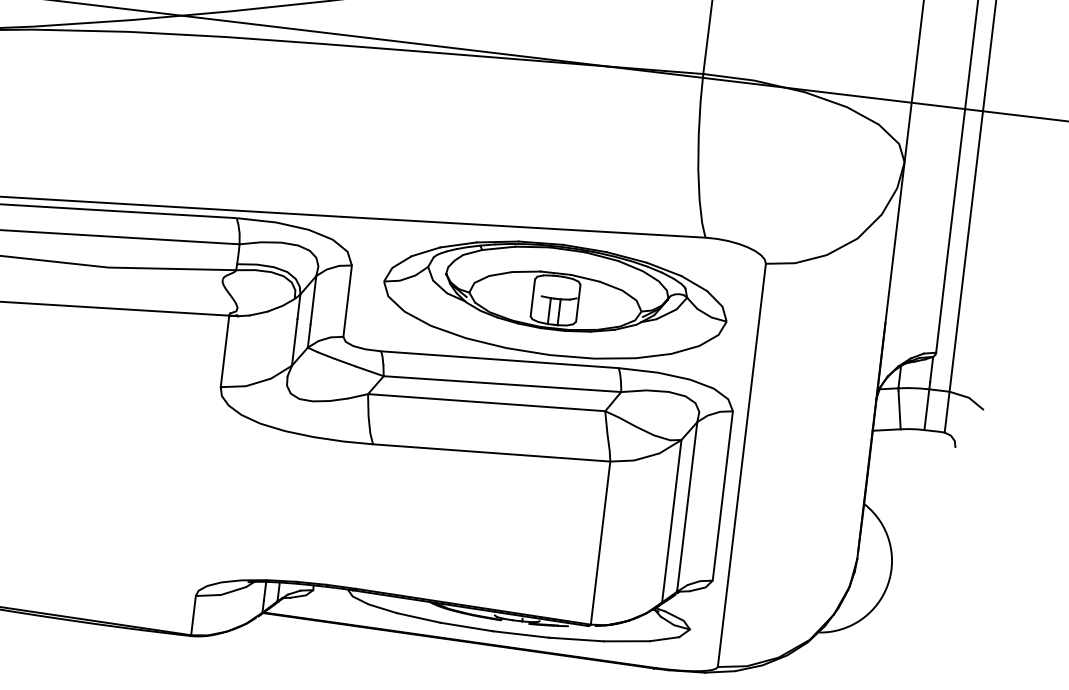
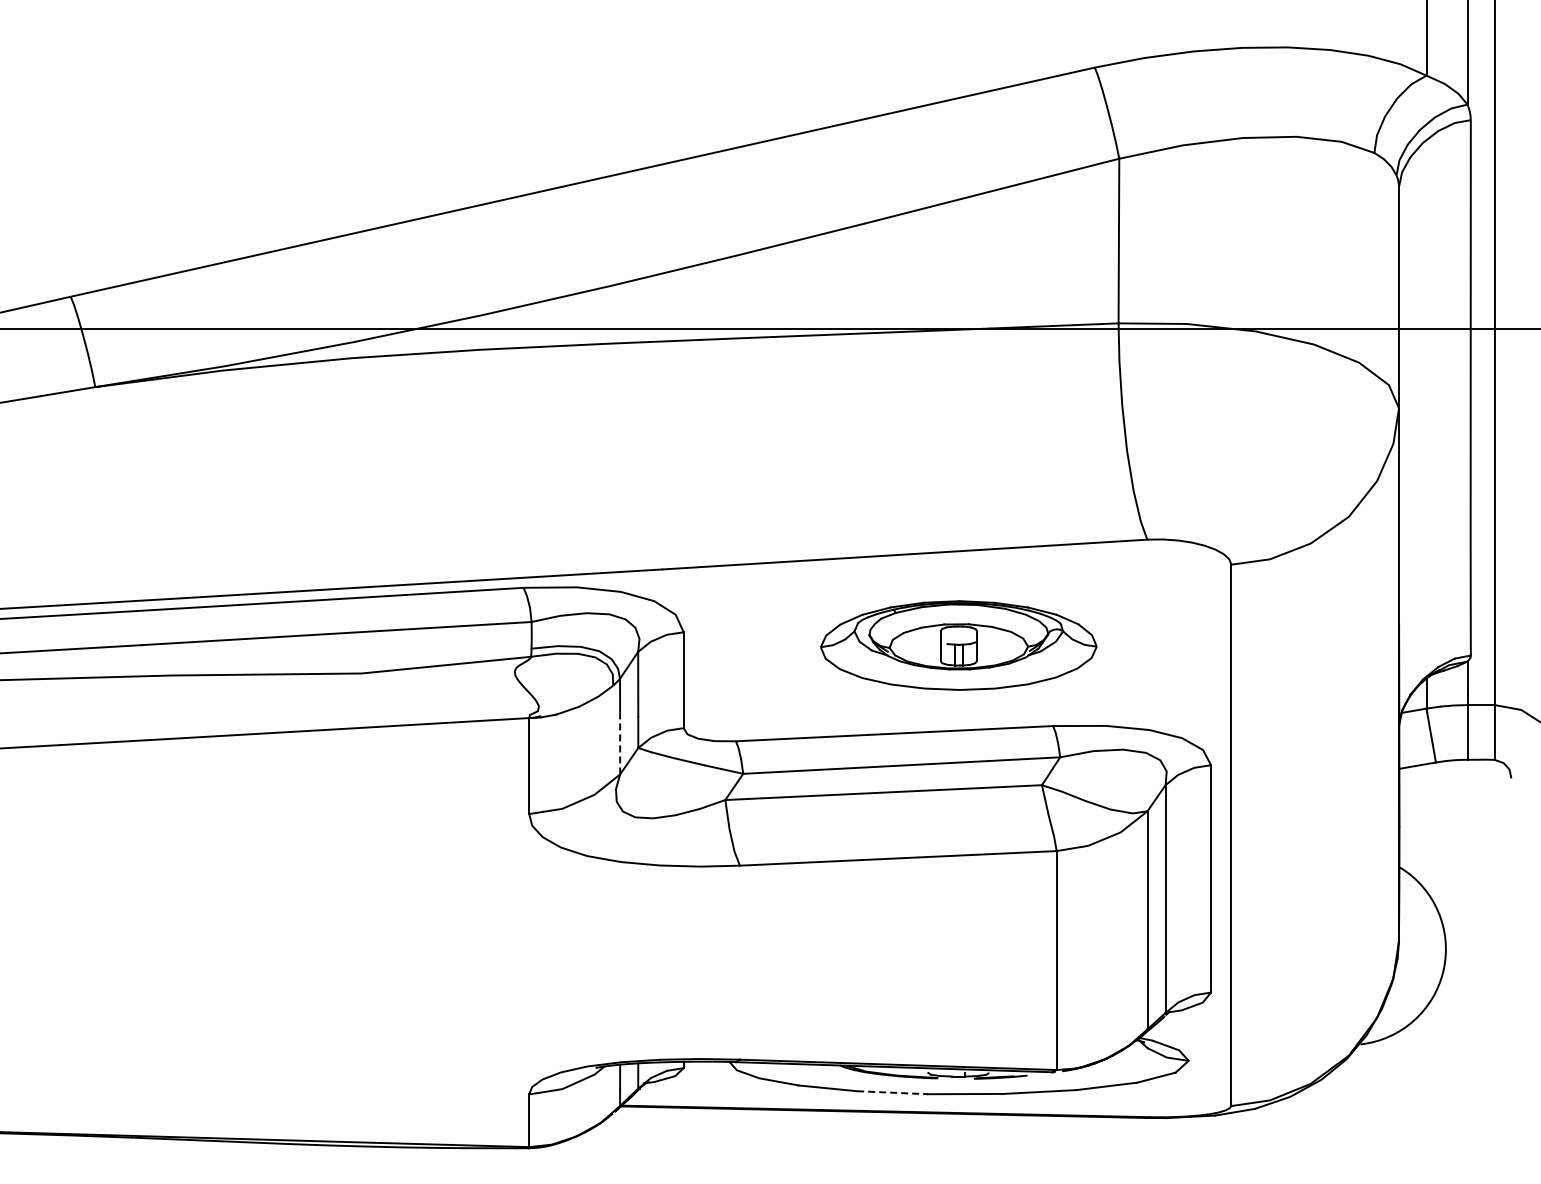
part: (555, 299) -> (958, 645), size x0.6
line: (295, 341) -> (620, 742), solid -> dashed
line: (466, 626) -> (892, 1092), solid -> dashed

